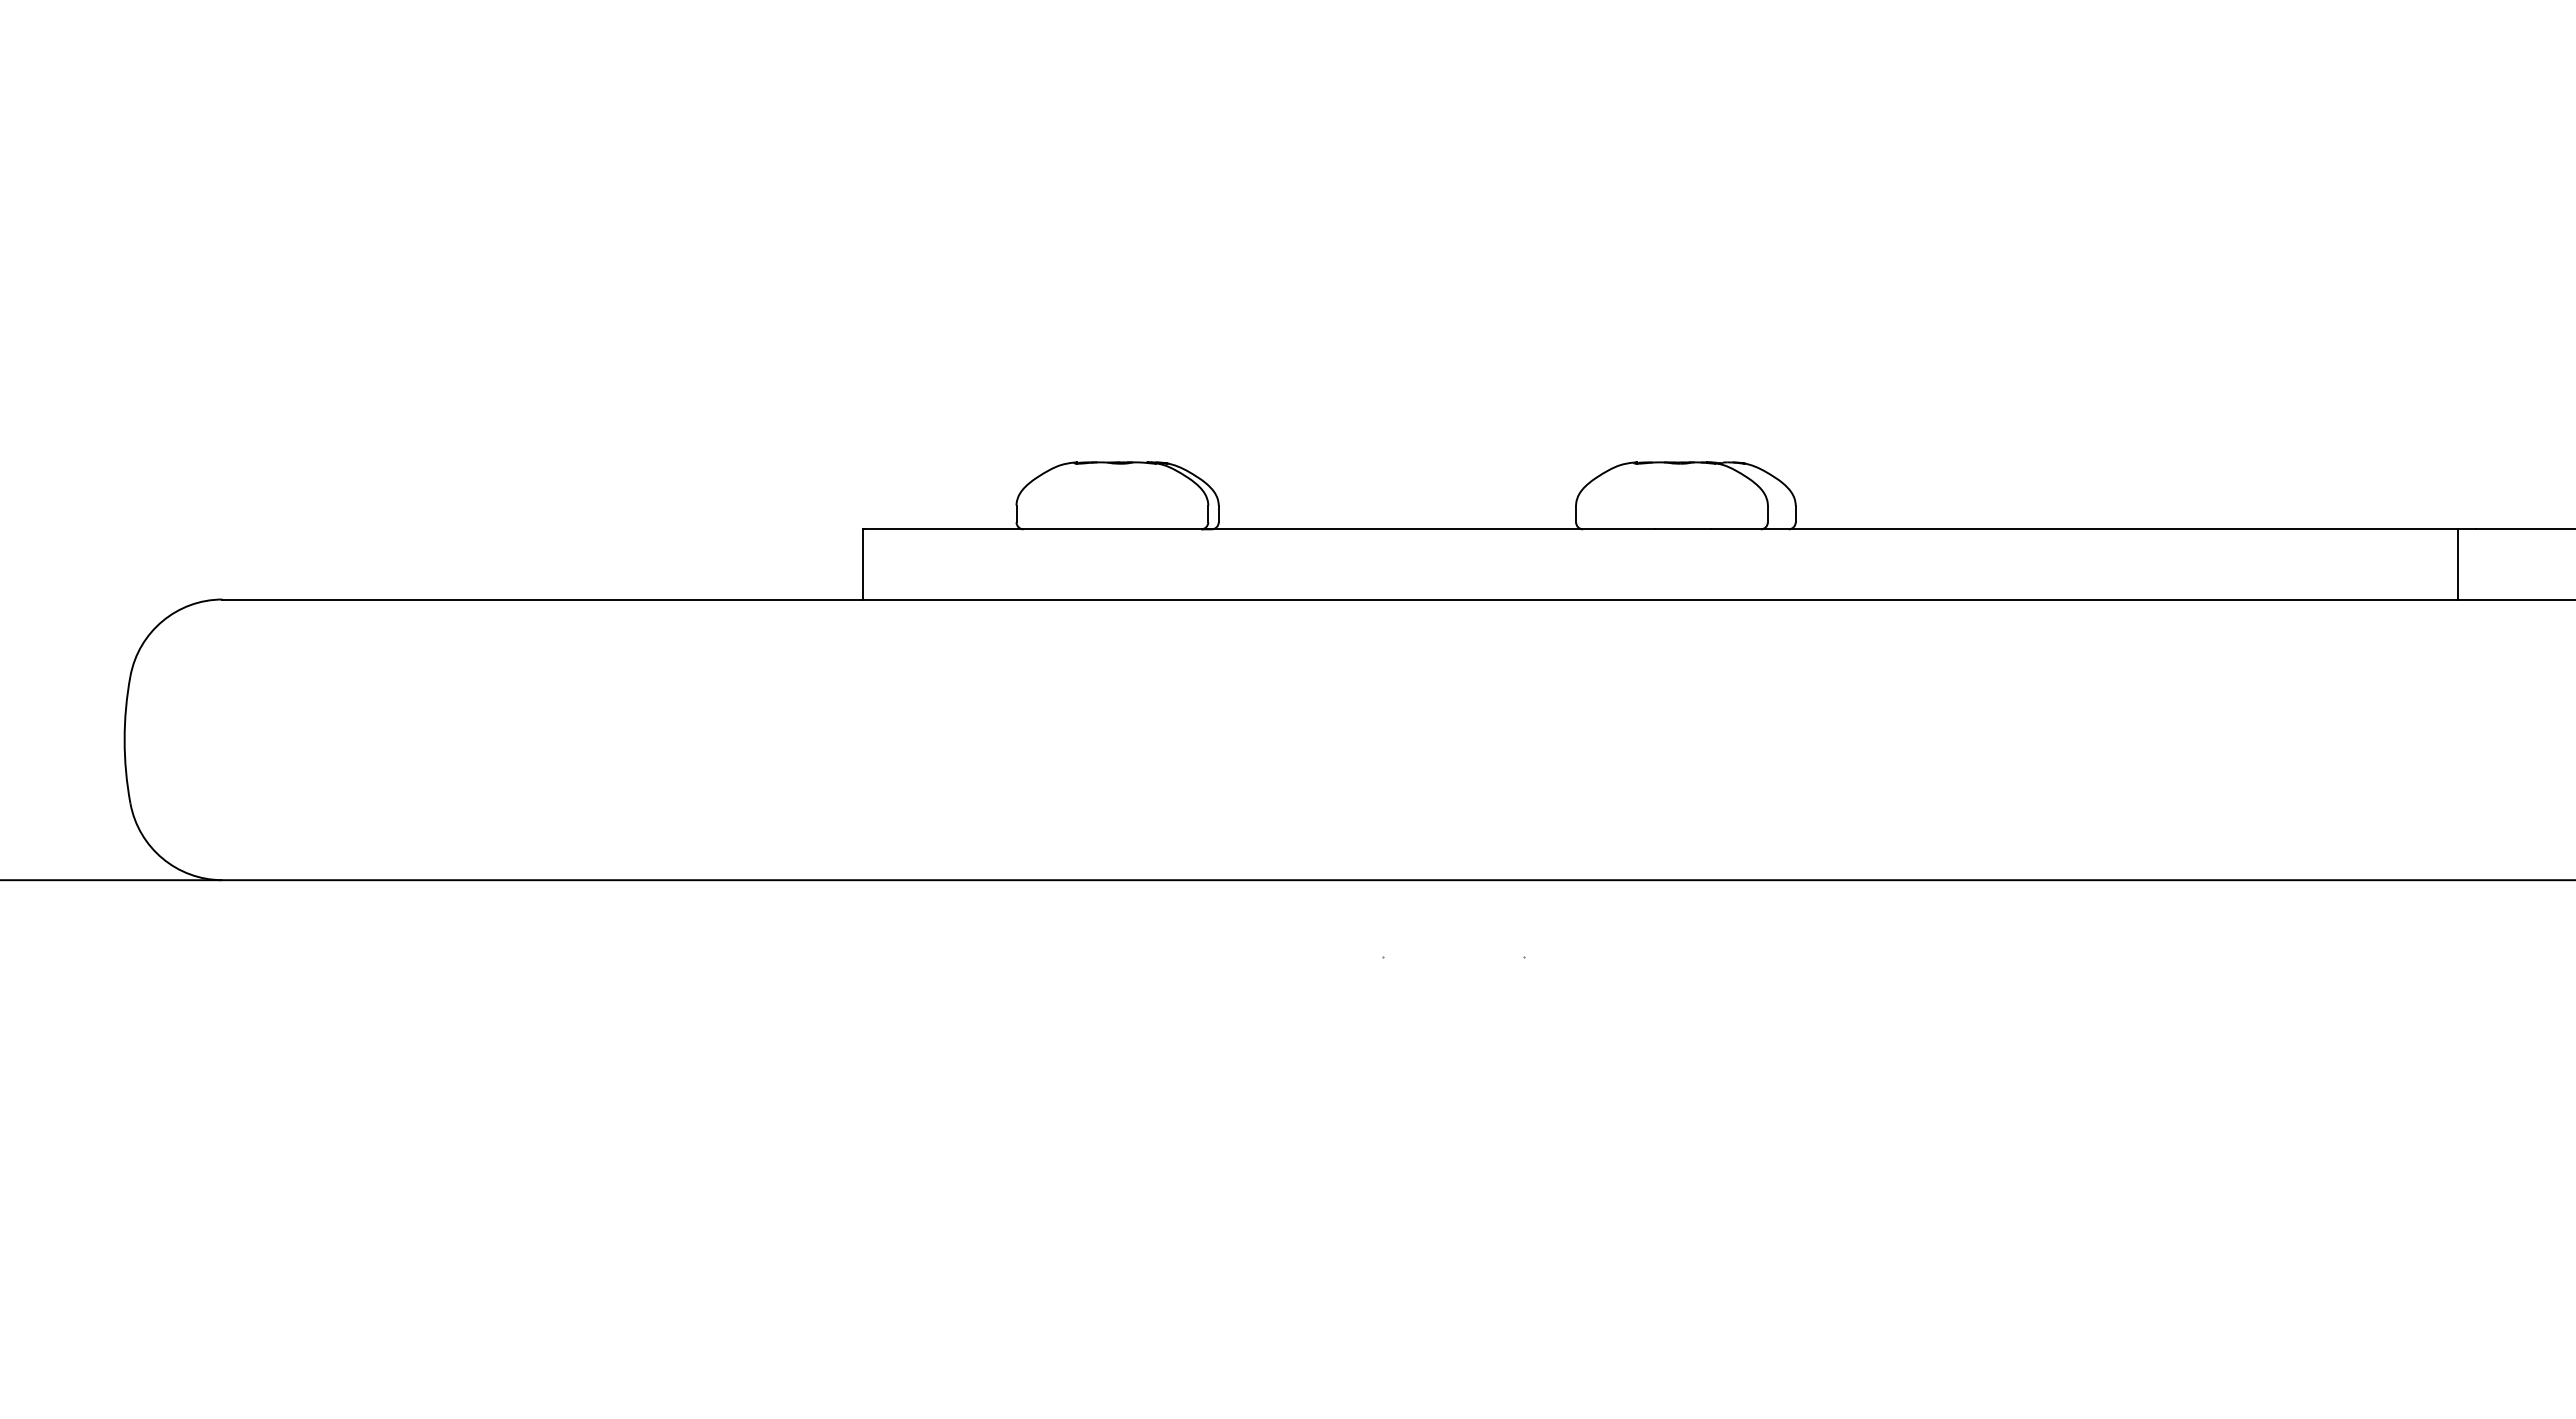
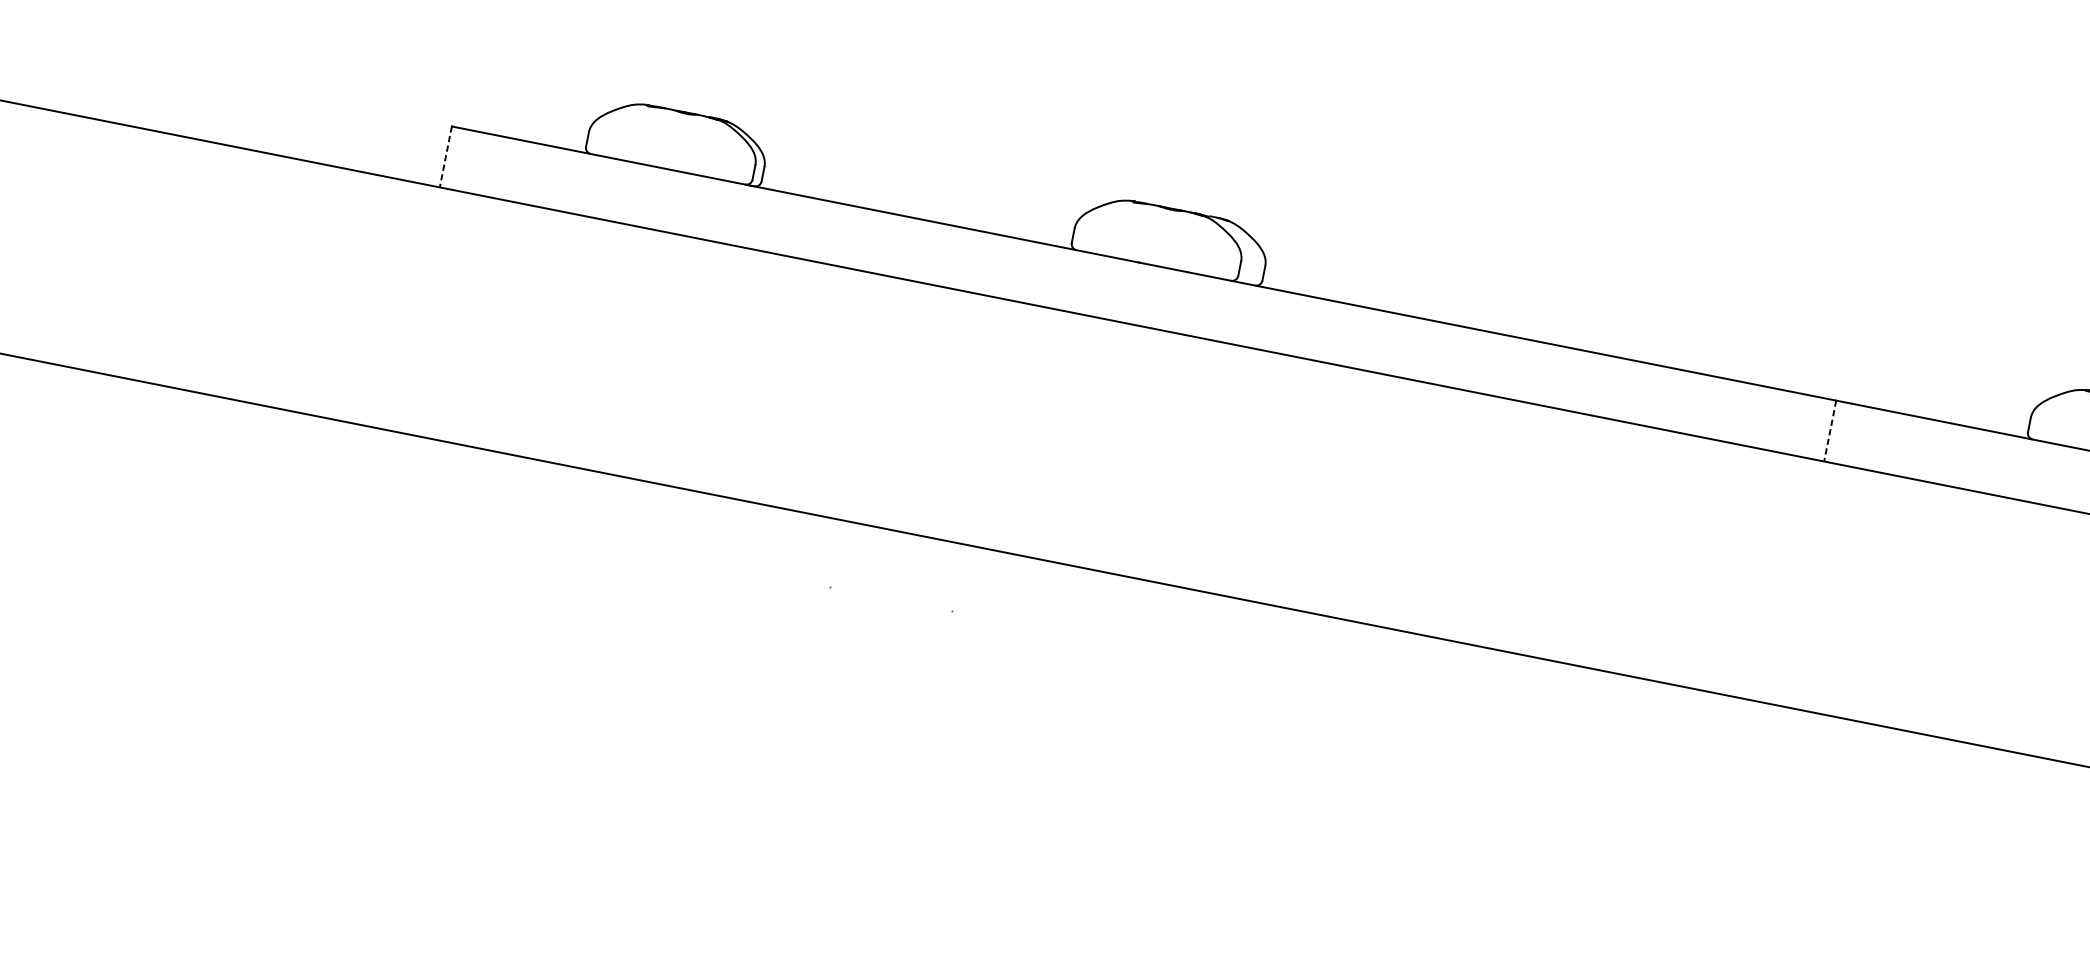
line: (863, 564) -> (445, 157), solid -> dashed
line: (2458, 564) -> (1830, 431), solid -> dashed

